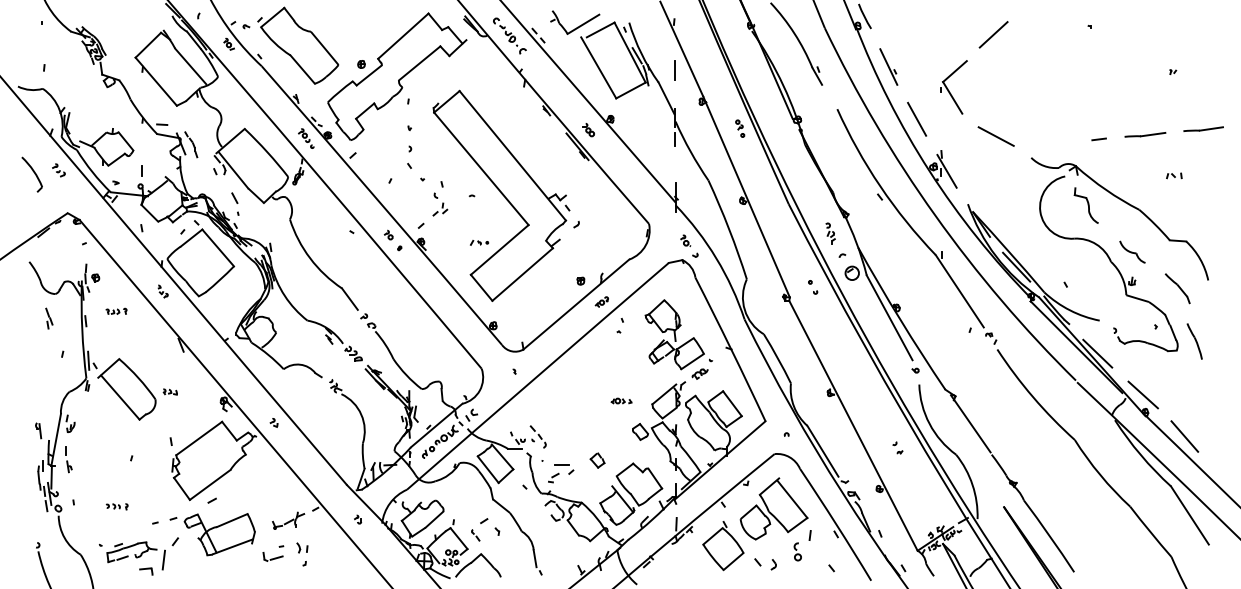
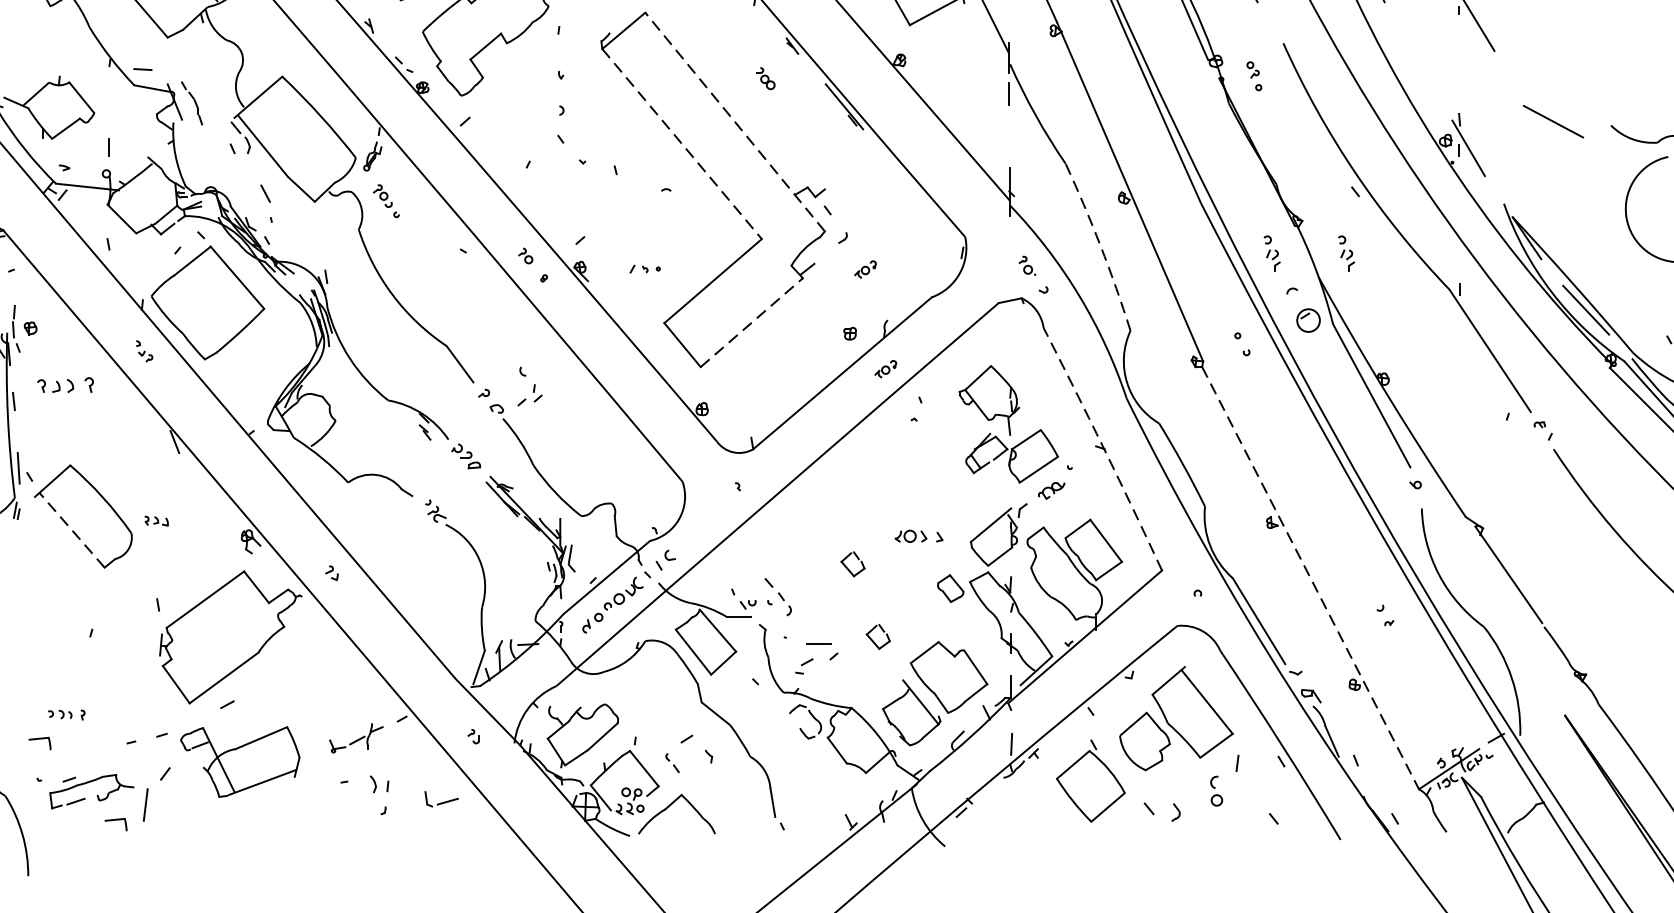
line: (917, 118) -> (1418, 59), removed
part: (740, 128) -> (1254, 75), moved
part: (588, 130) -> (765, 79), moved
line: (995, 136) -> (1552, 121), moved
part: (306, 138) -> (386, 200), moved
line: (512, 155) -> (734, 121), solid -> dashed
line: (481, 169) -> (682, 145), solid -> dashed
part: (440, 204) -> (530, 386), moved
arc: (729, 229) -> (1101, 246), solid -> dashed
part: (874, 233) -> (1346, 253), added
part: (479, 242) -> (645, 268), moved
part: (589, 242) -> (864, 268), added
line: (523, 274) -> (753, 322), solid -> dashed
part: (116, 310) -> (65, 383), size x1.6
arc: (731, 349) -> (1104, 449), solid -> dashed
line: (120, 397) -> (72, 530), solid -> dashed
part: (621, 400) -> (918, 535), size x1.4
part: (582, 417) -> (852, 564), added
line: (853, 426) -> (1310, 579), solid -> dashed
part: (101, 523) -> (40, 743), added
part: (272, 556) -> (440, 798), moved

